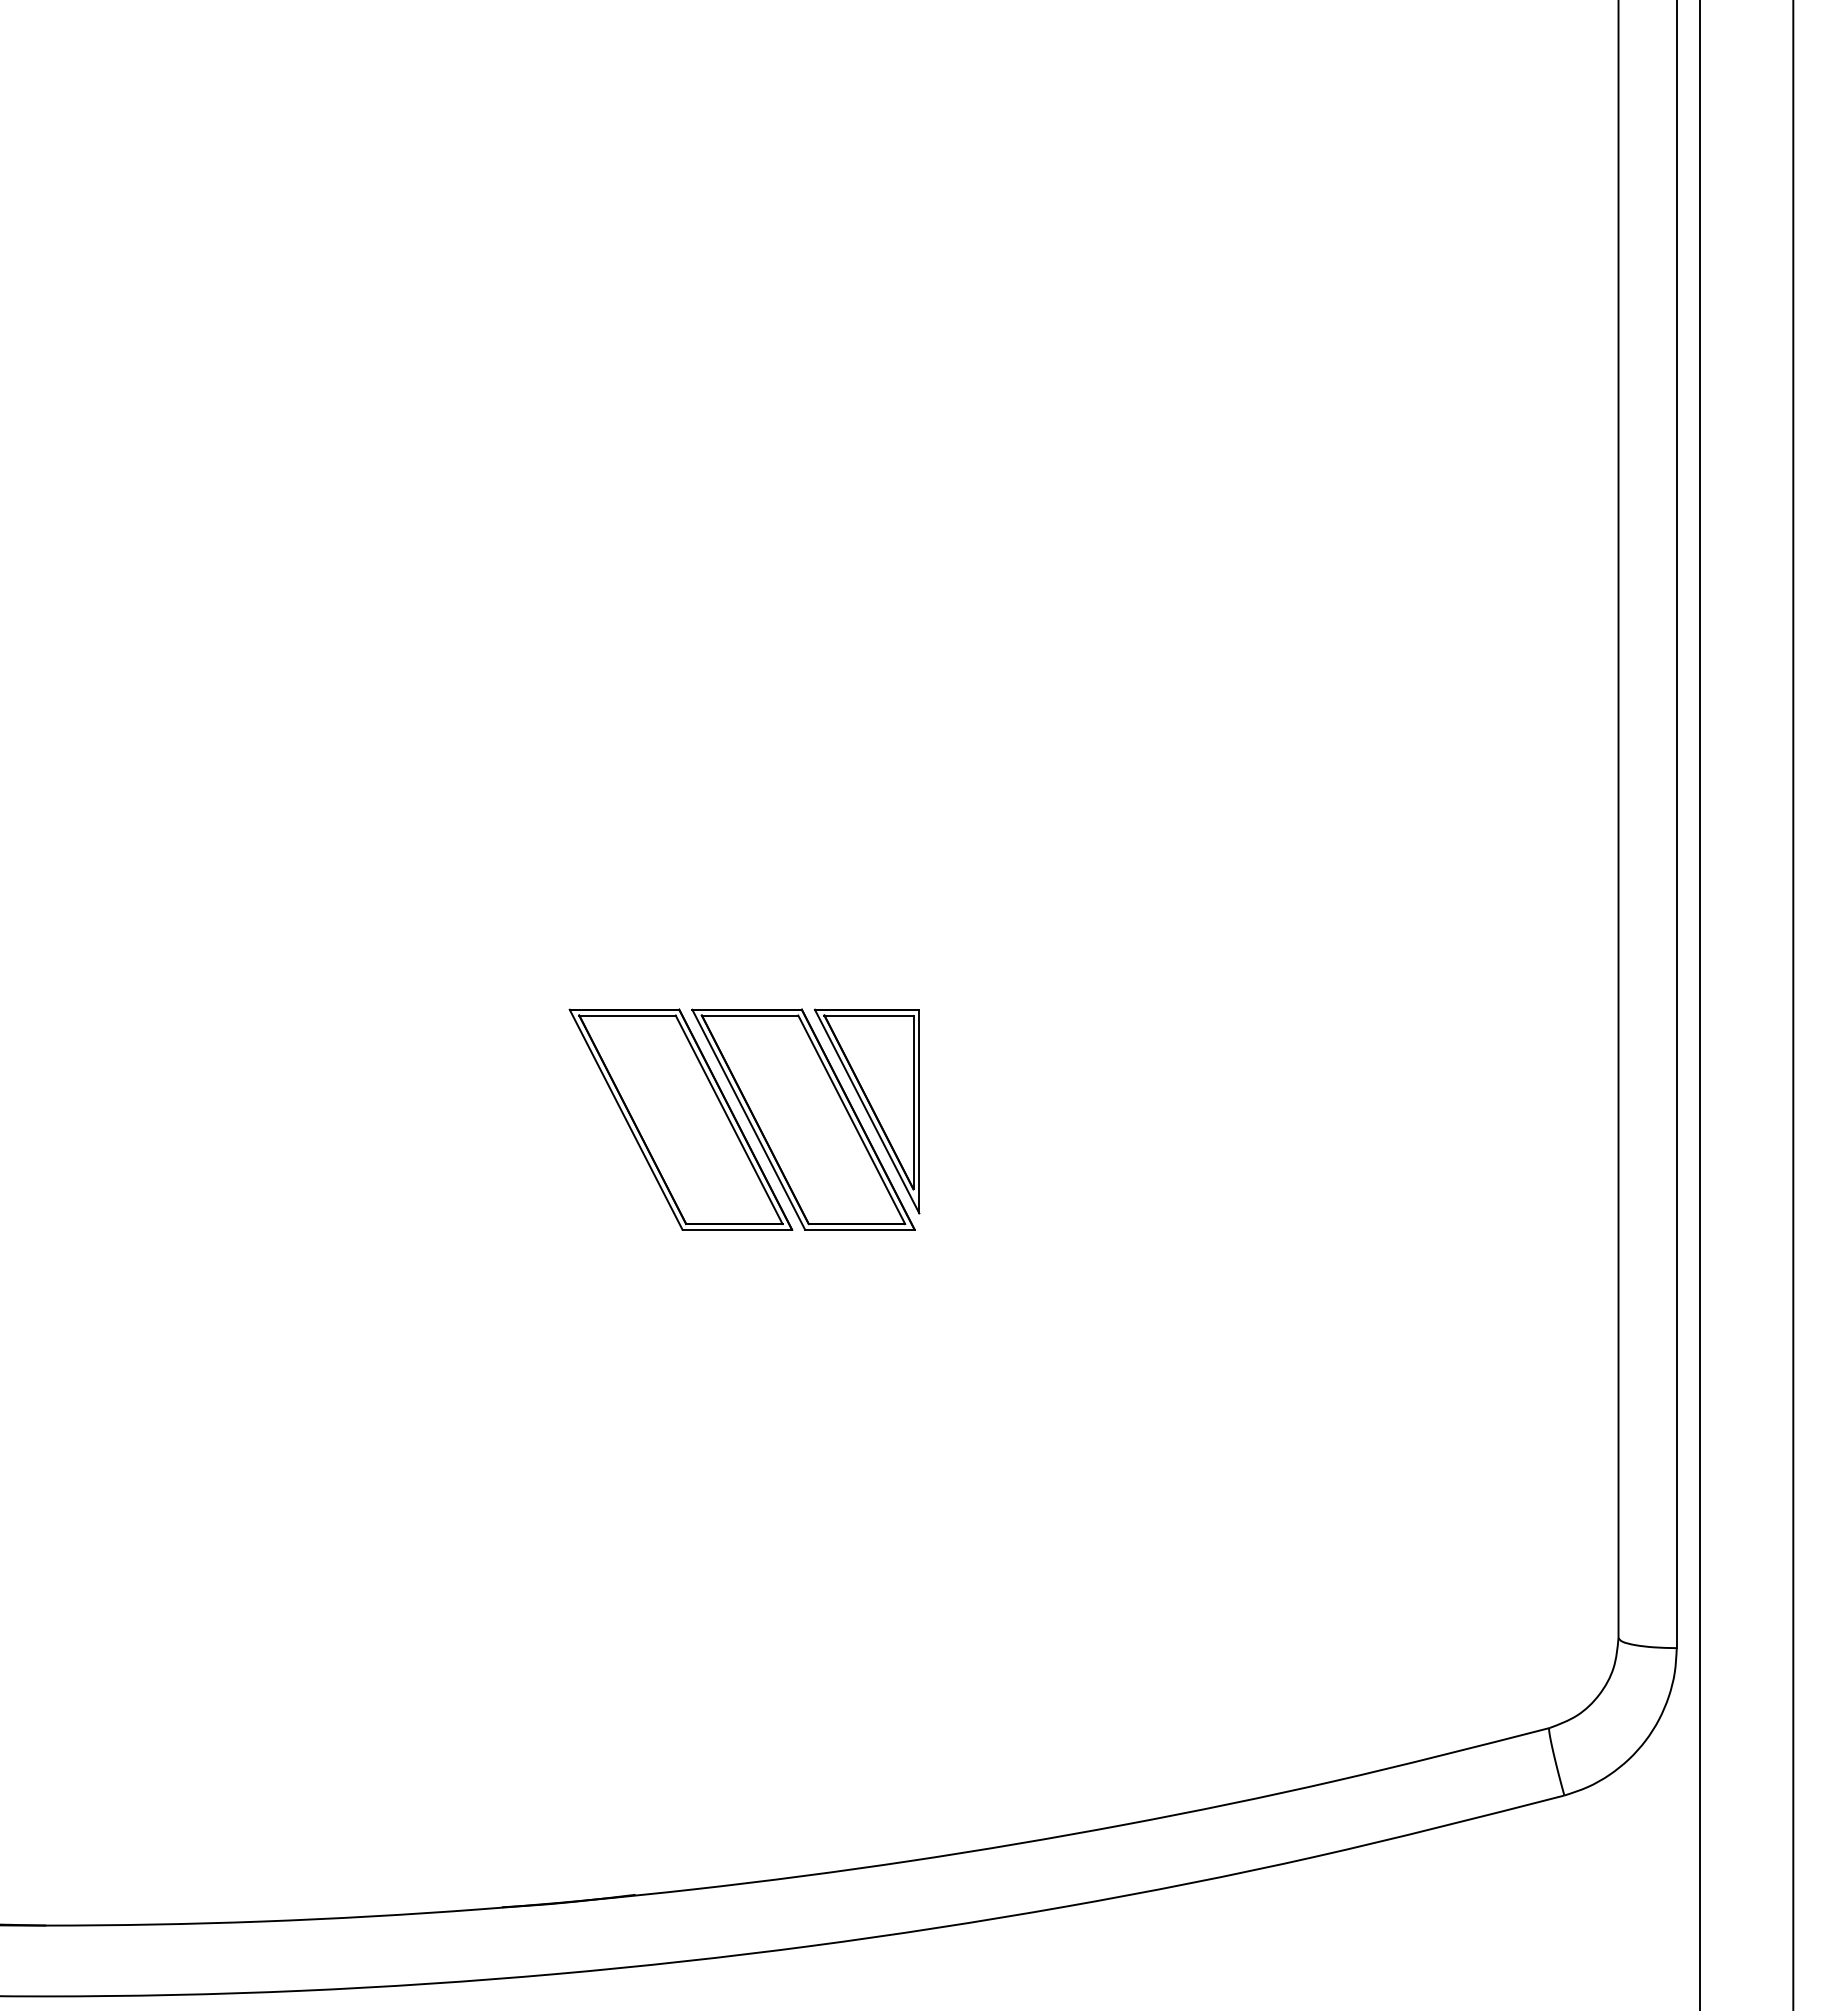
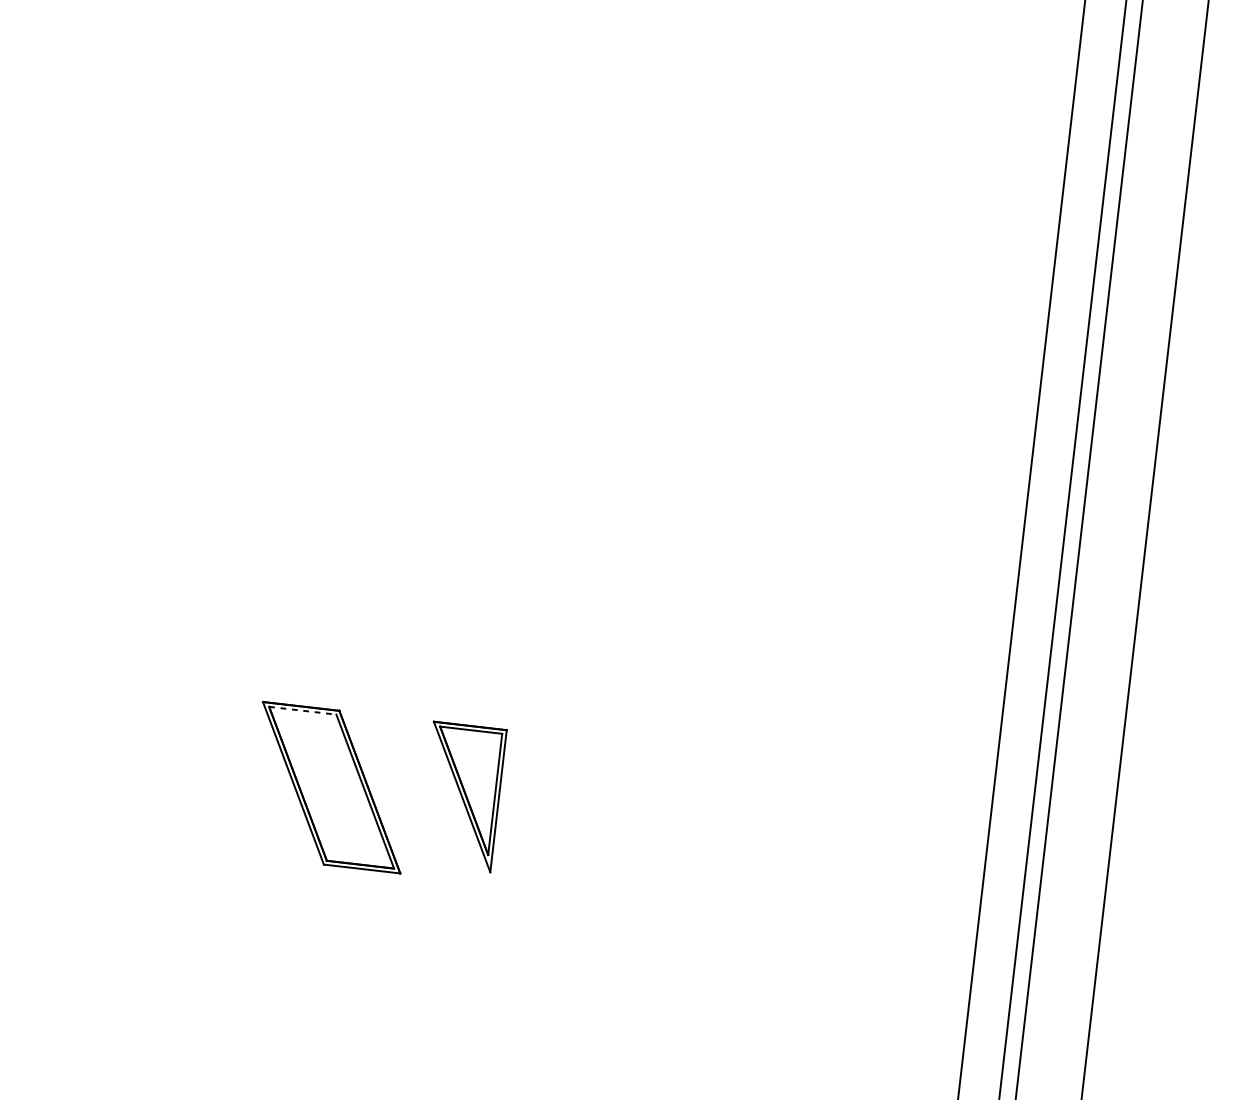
line: (627, 1015) -> (302, 710), solid -> dashed
part: (803, 1119) -> (417, 797), removed

